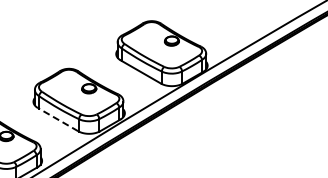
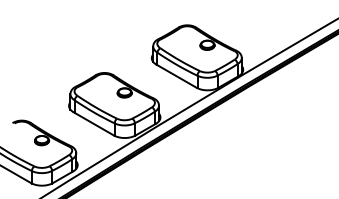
line: (57, 119) -> (93, 123), dashed -> solid

